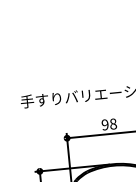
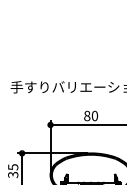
text: (109, 124) -> (91, 116), 98 -> 80

